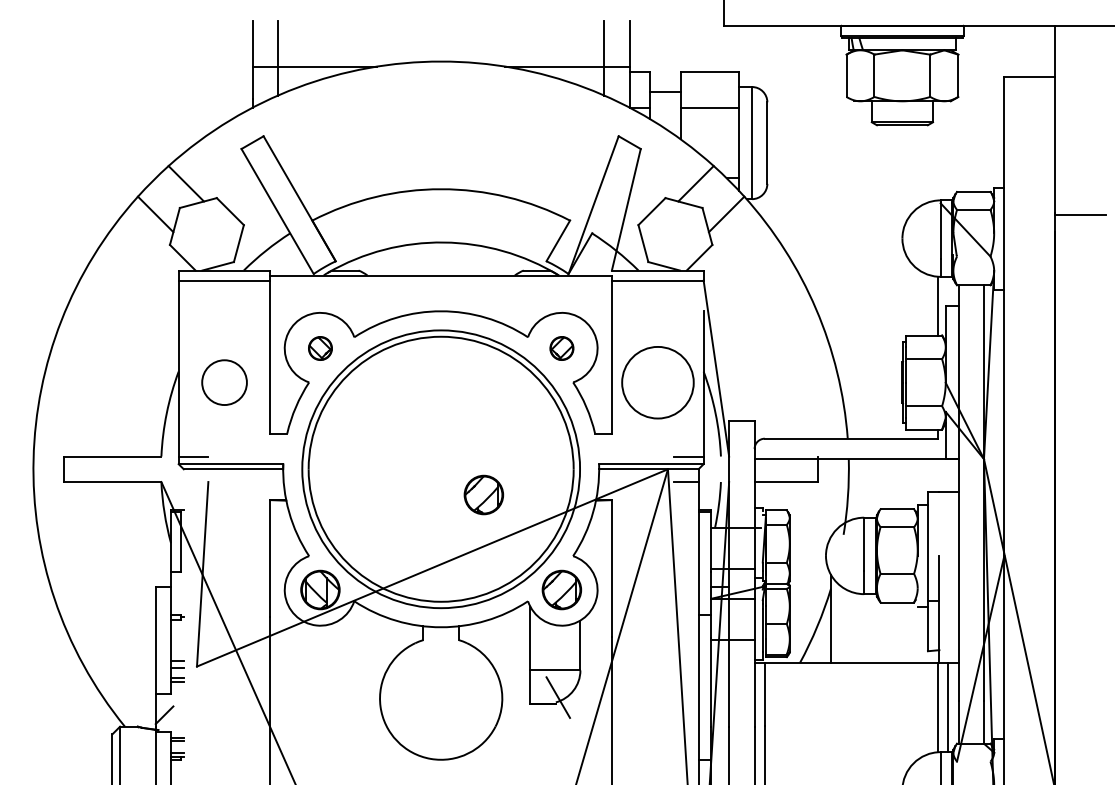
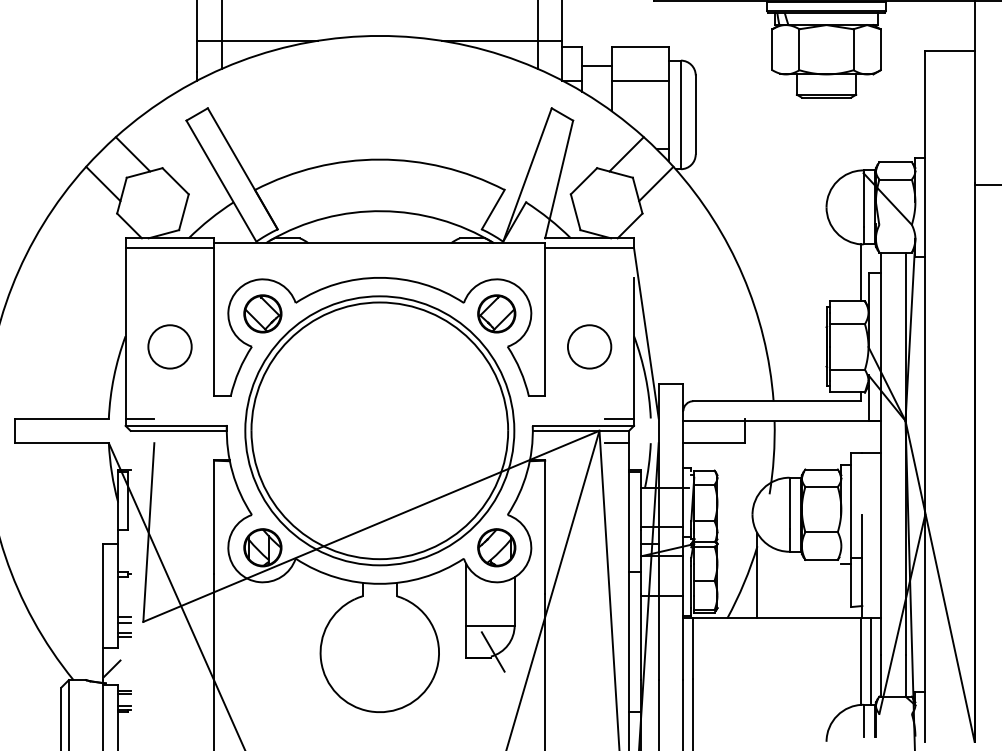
part: (320, 348) -> (262, 313), size x1.67
part: (561, 348) -> (496, 313), size x1.67
circle: (657, 382) -> (589, 346), size x0.62
part: (483, 494) -> (420, 455), removed

